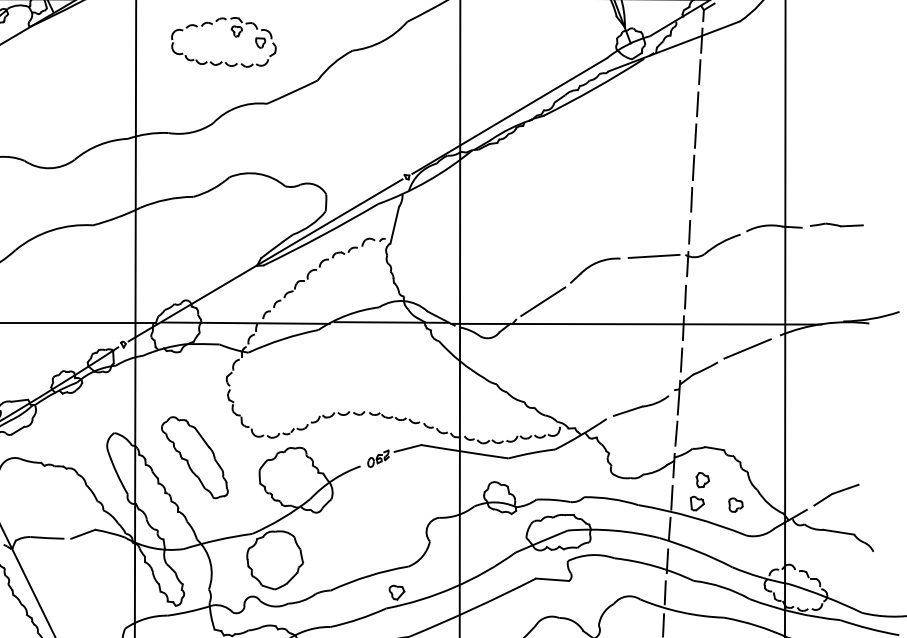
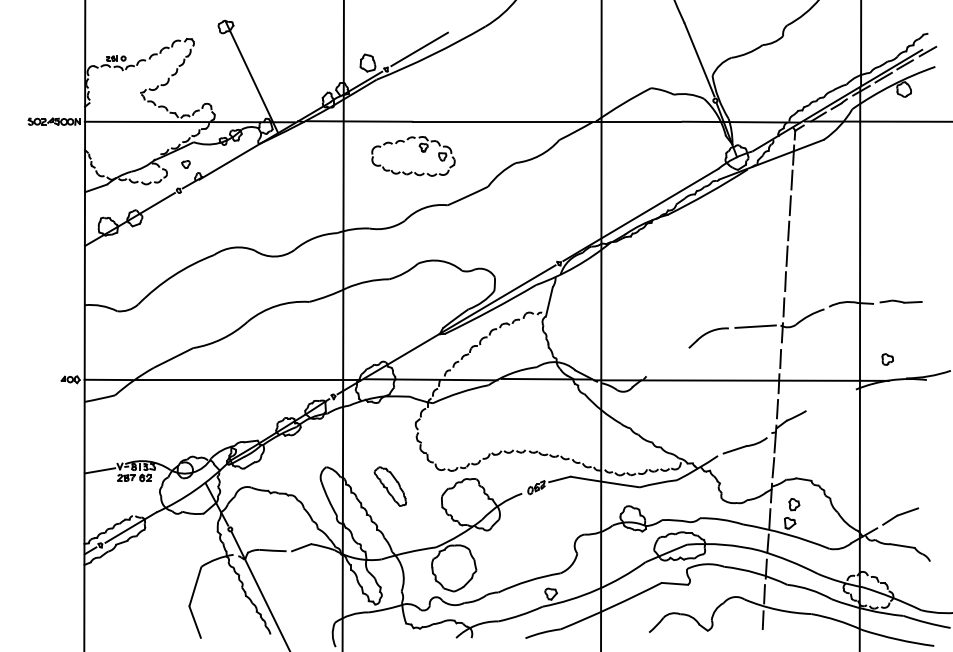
line: (543, 301) -> (667, 362), removed
line: (746, 347) -> (829, 399), removed
part: (195, 457) -> (390, 486), size x0.6
part: (735, 505) -> (887, 359), moved

